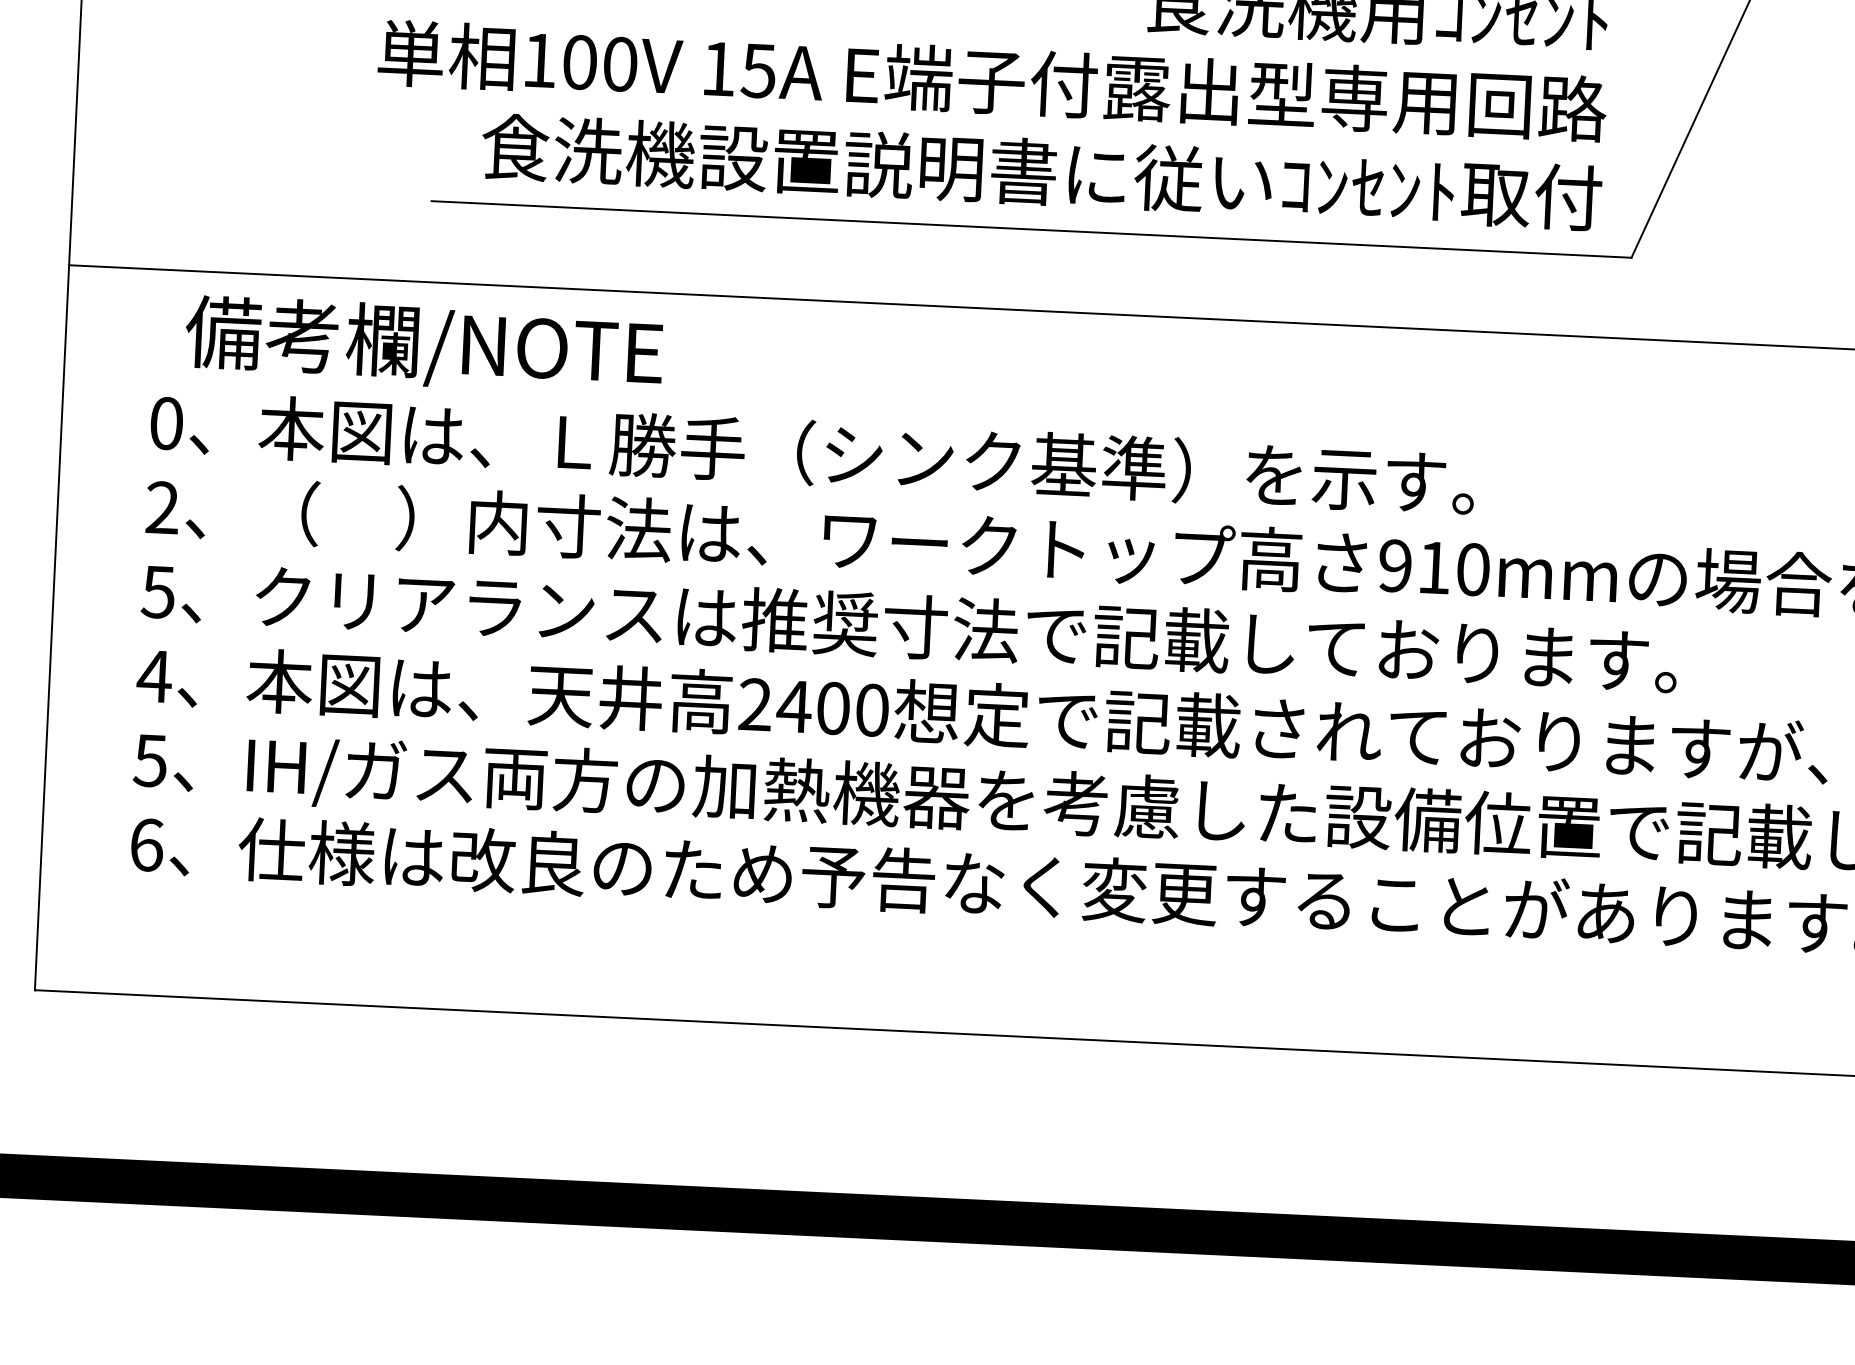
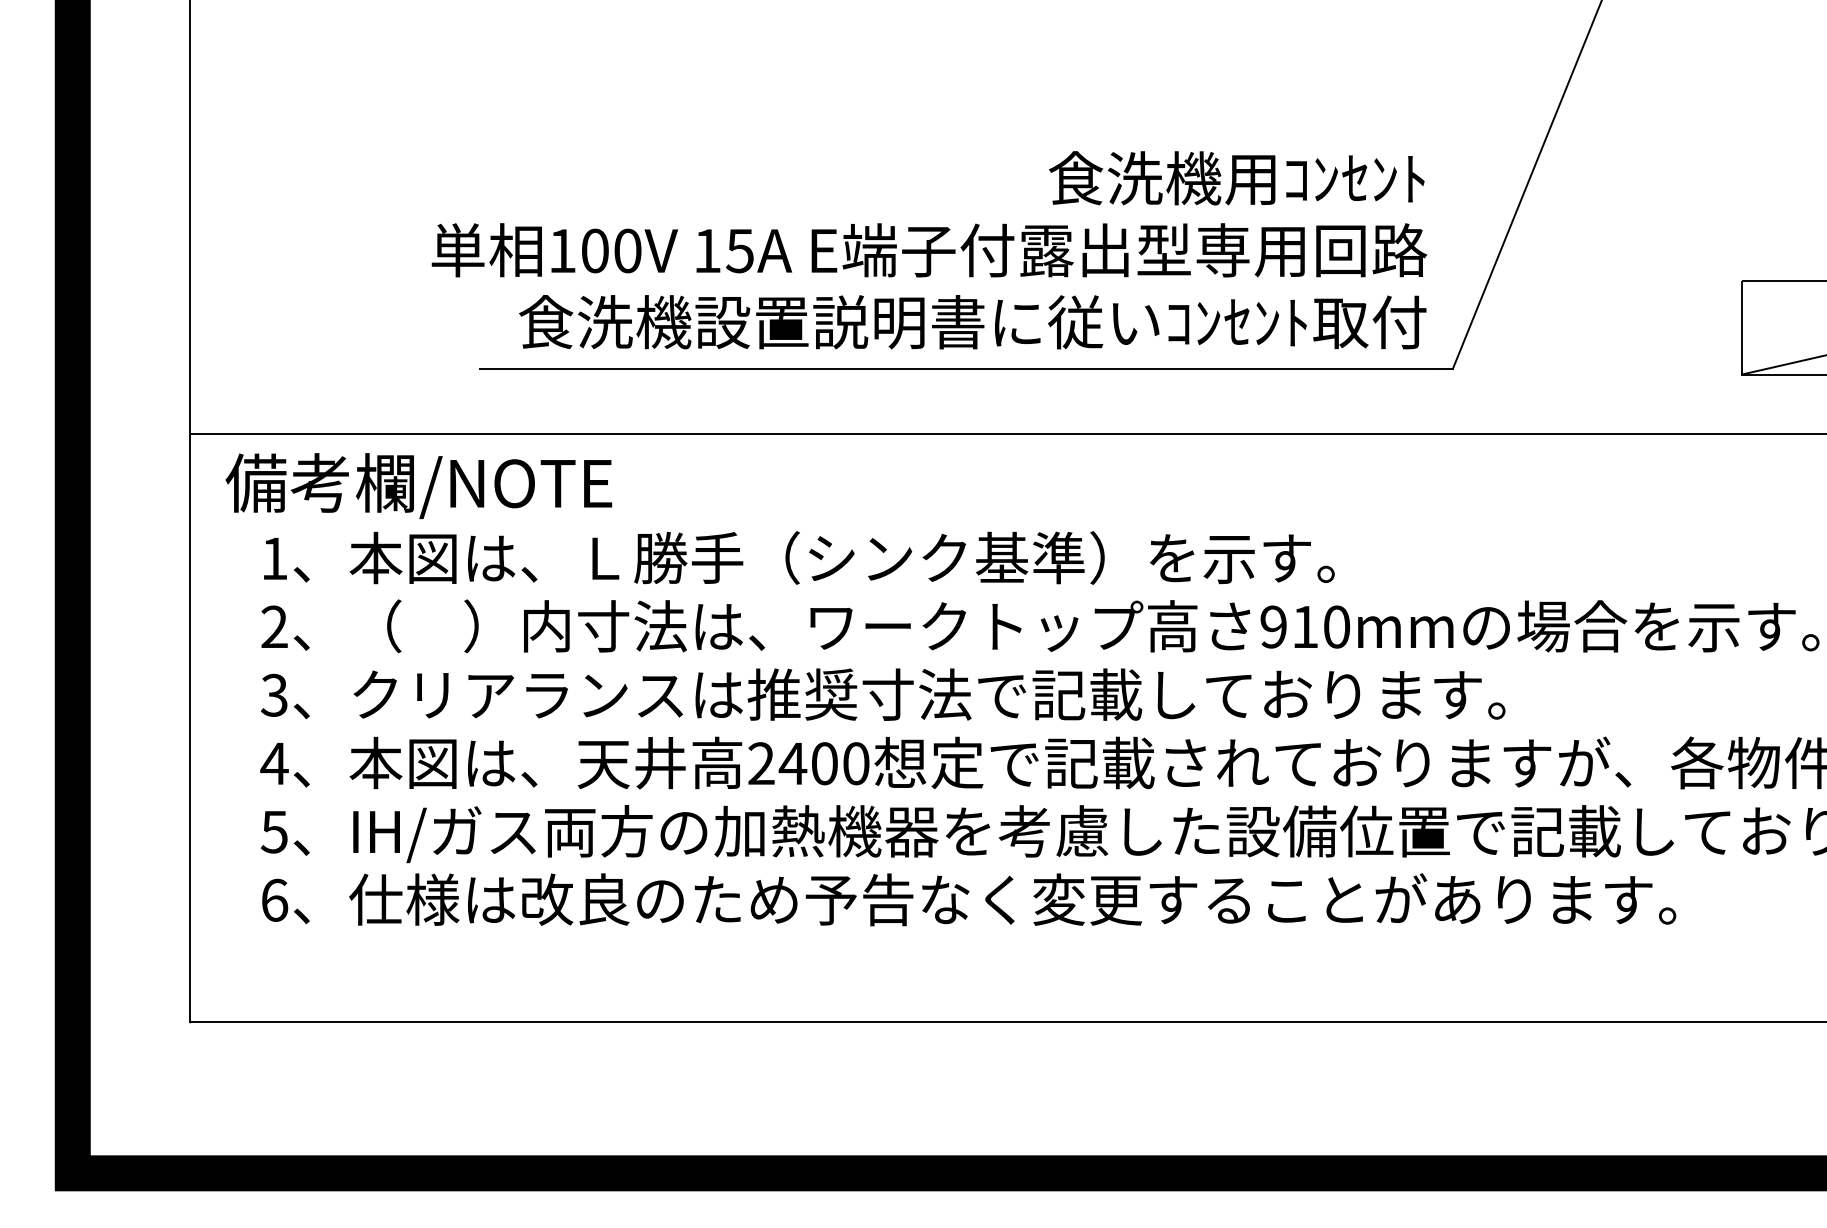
text: (423, 345) -> (418, 485), moved
text: (166, 423) -> (274, 558), 0 -> 1
text: (158, 591) -> (274, 694), 5 -> 3

